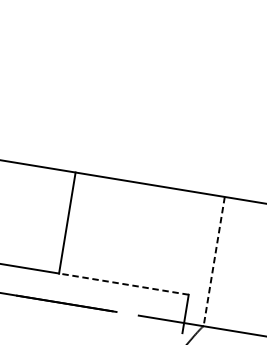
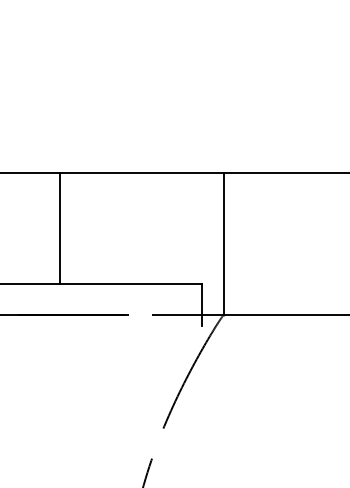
line: (213, 262) -> (223, 244), dashed -> solid
line: (123, 283) -> (130, 283), dashed -> solid

